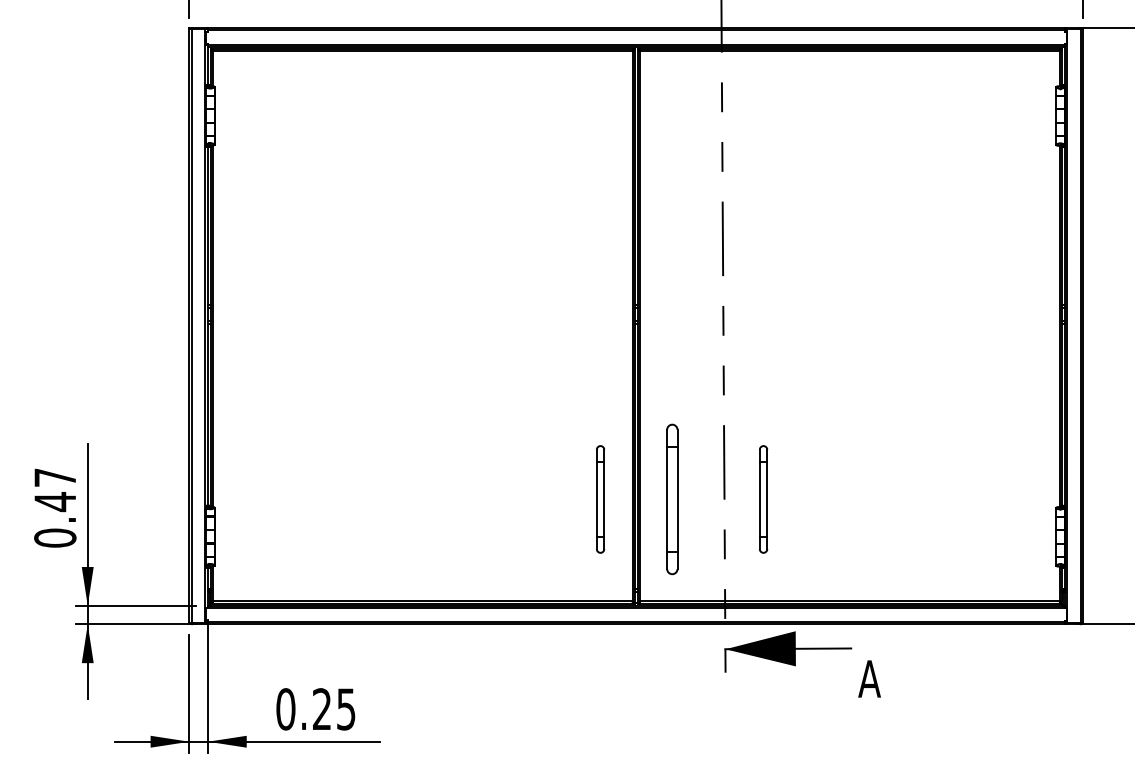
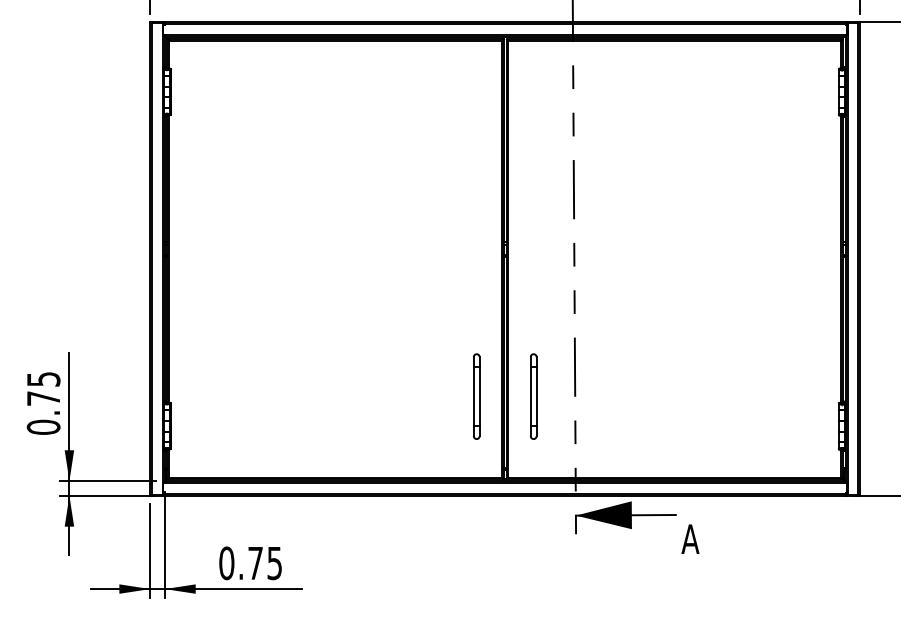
text: (55, 490) -> (43, 389), 0.47 -> 0.75
part: (671, 499) -> (533, 396), size x0.71
part: (763, 499) -> (606, 396), removed
text: (321, 708) -> (255, 562), 0.25 -> 0.75

